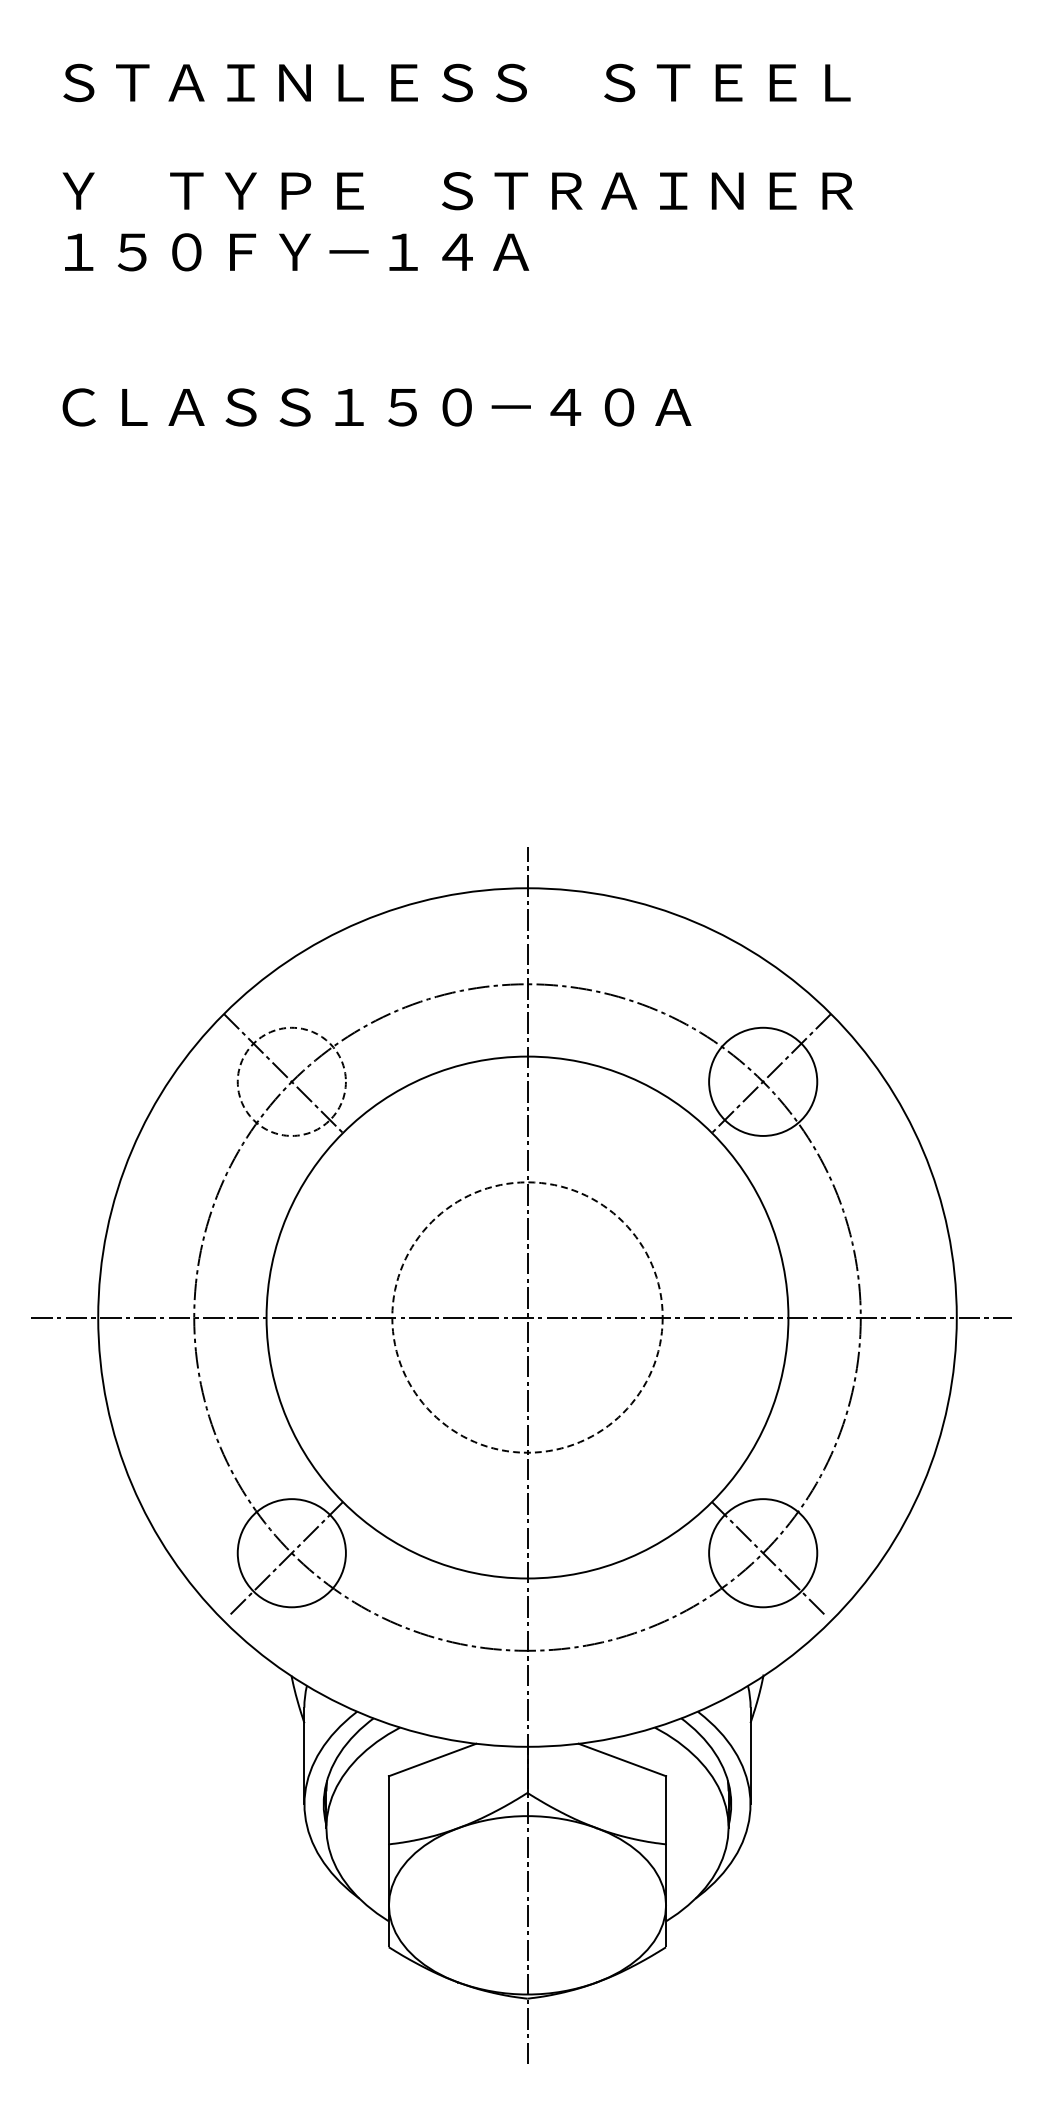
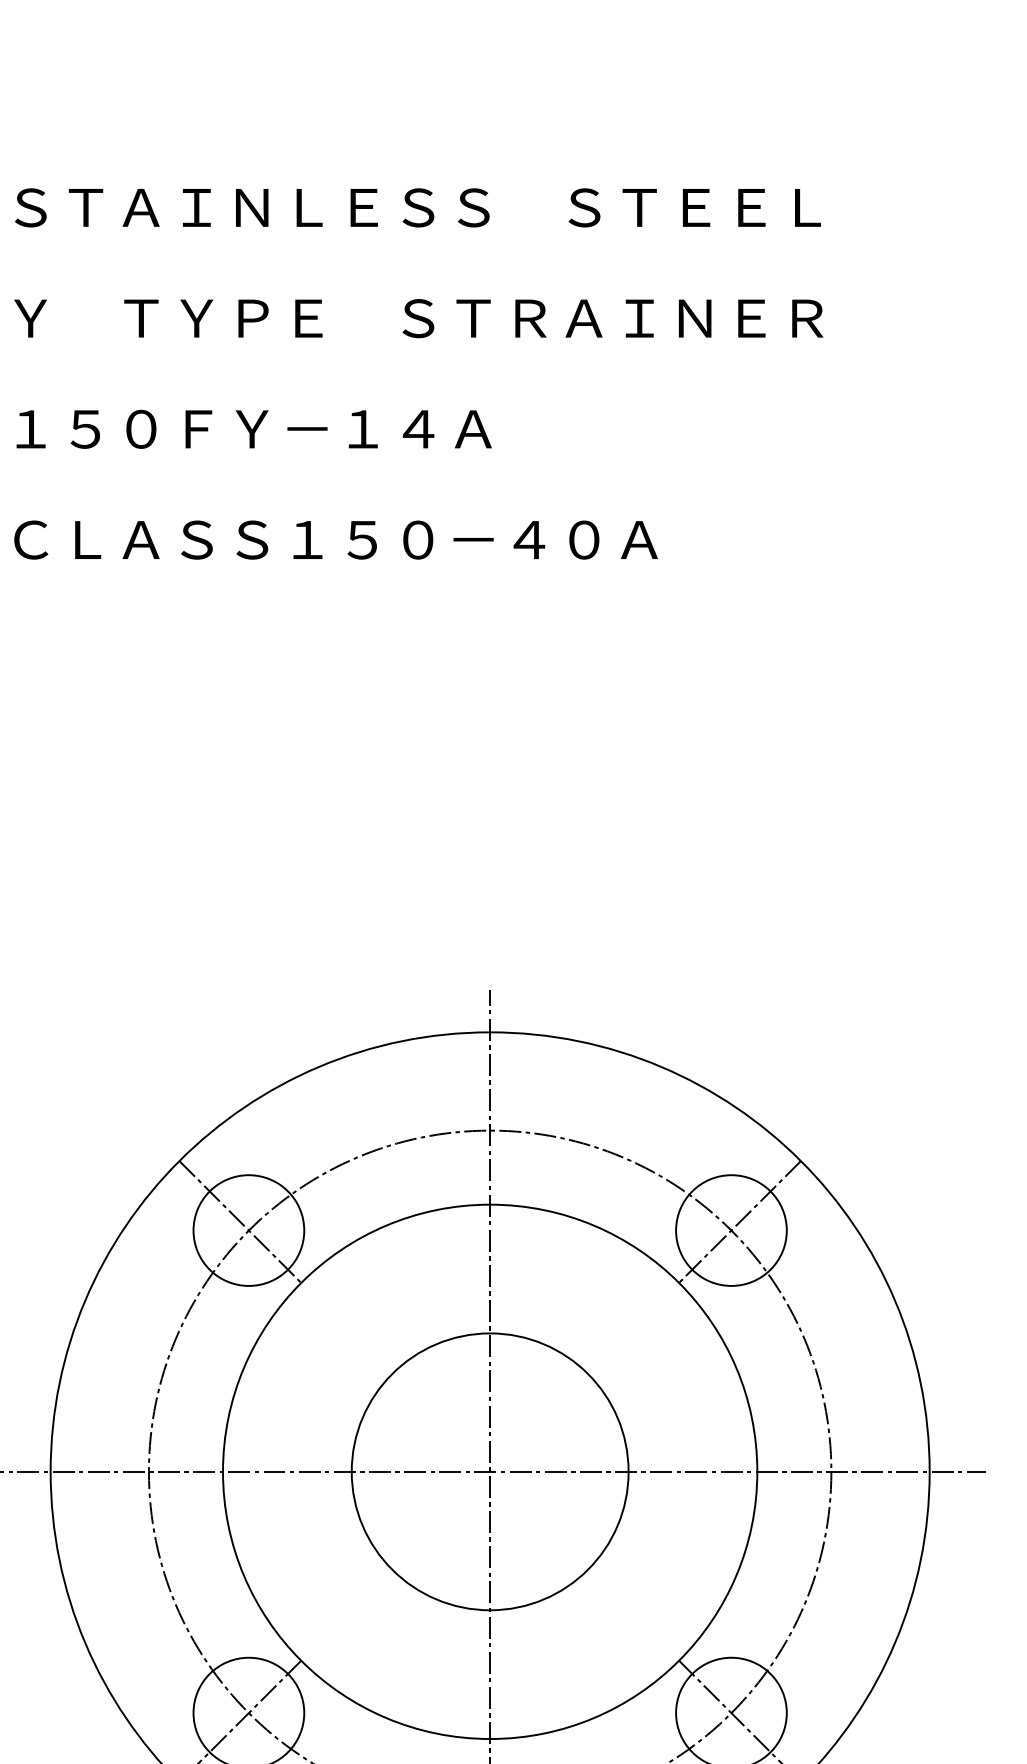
text: (297, 252) -> (254, 429), moved
circle: (291, 1081) -> (248, 1230), dashed -> solid
circle: (527, 1317) -> (490, 1471), dashed -> solid

